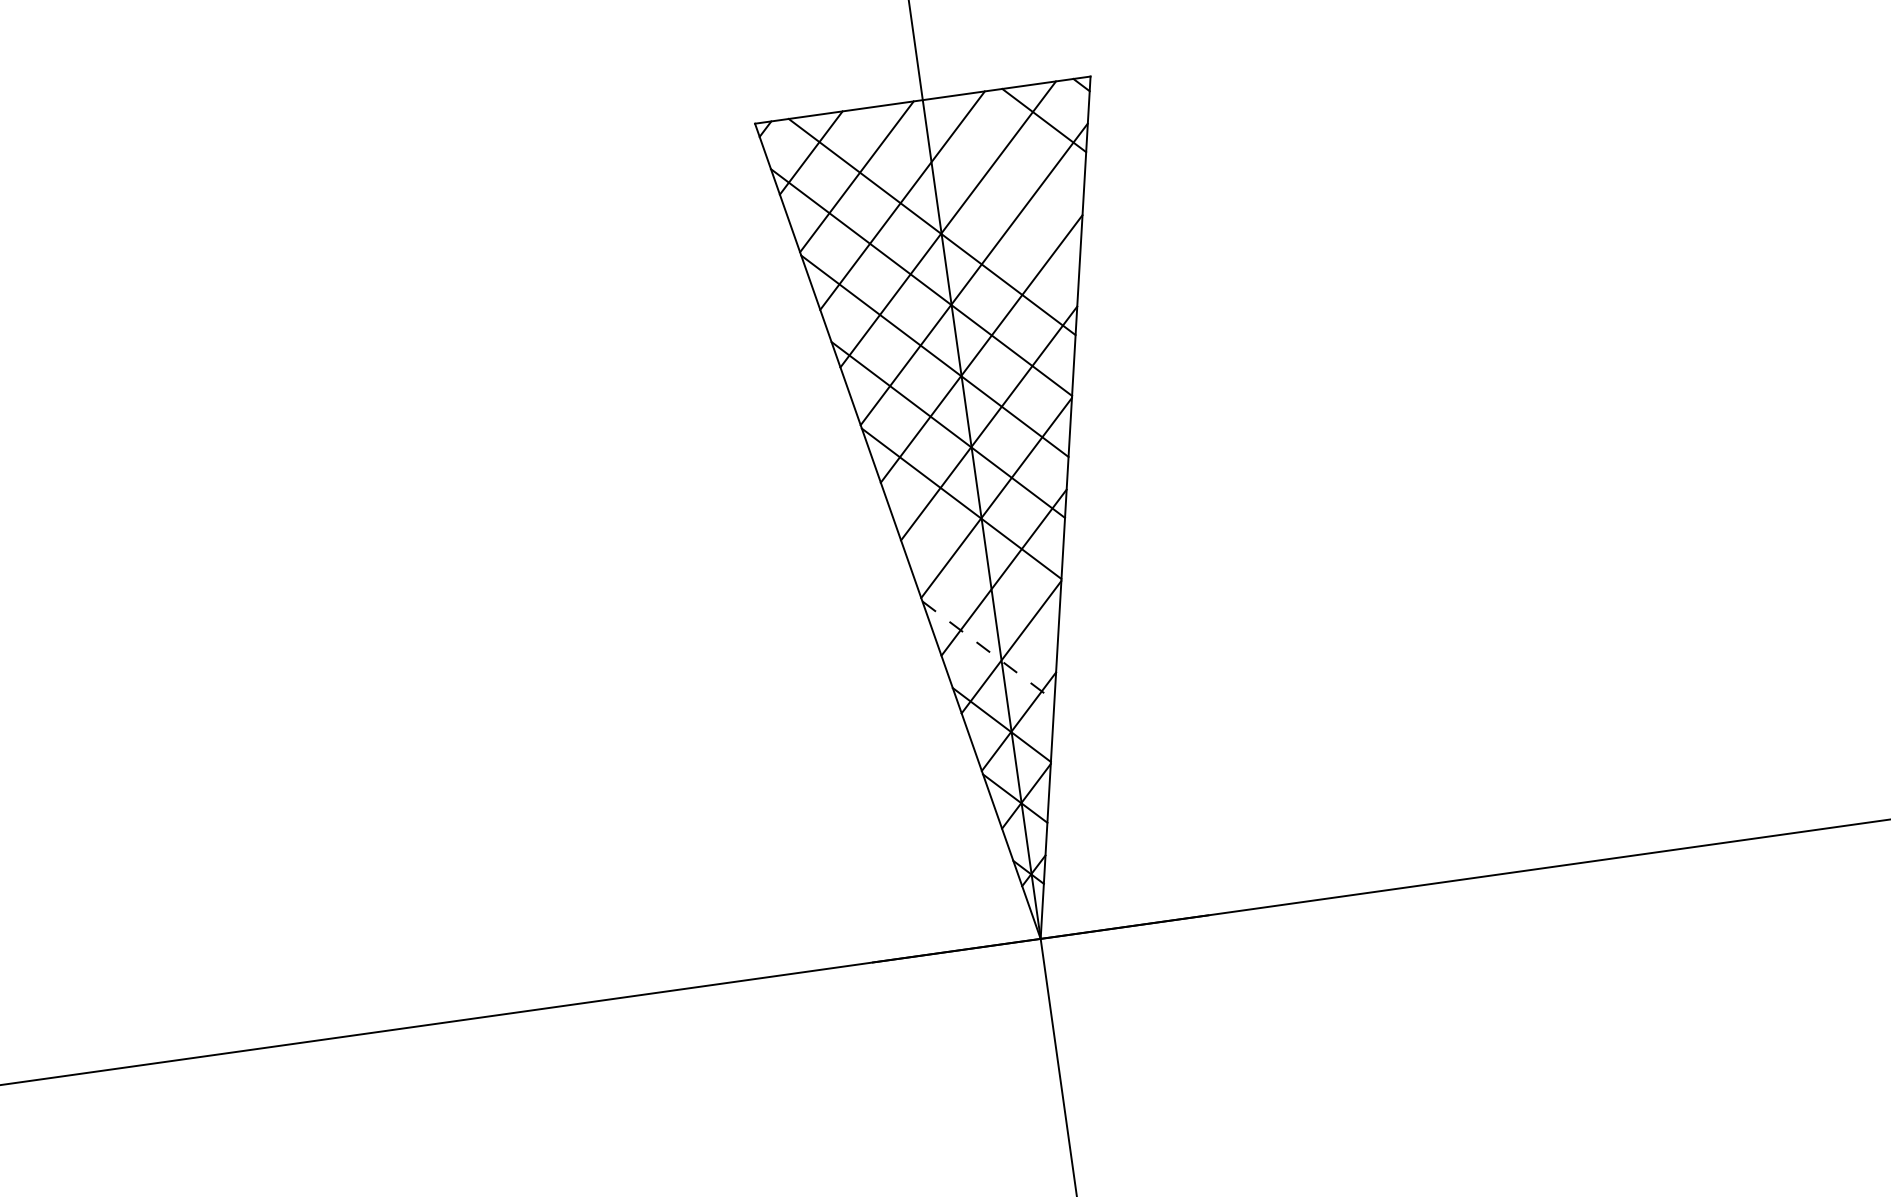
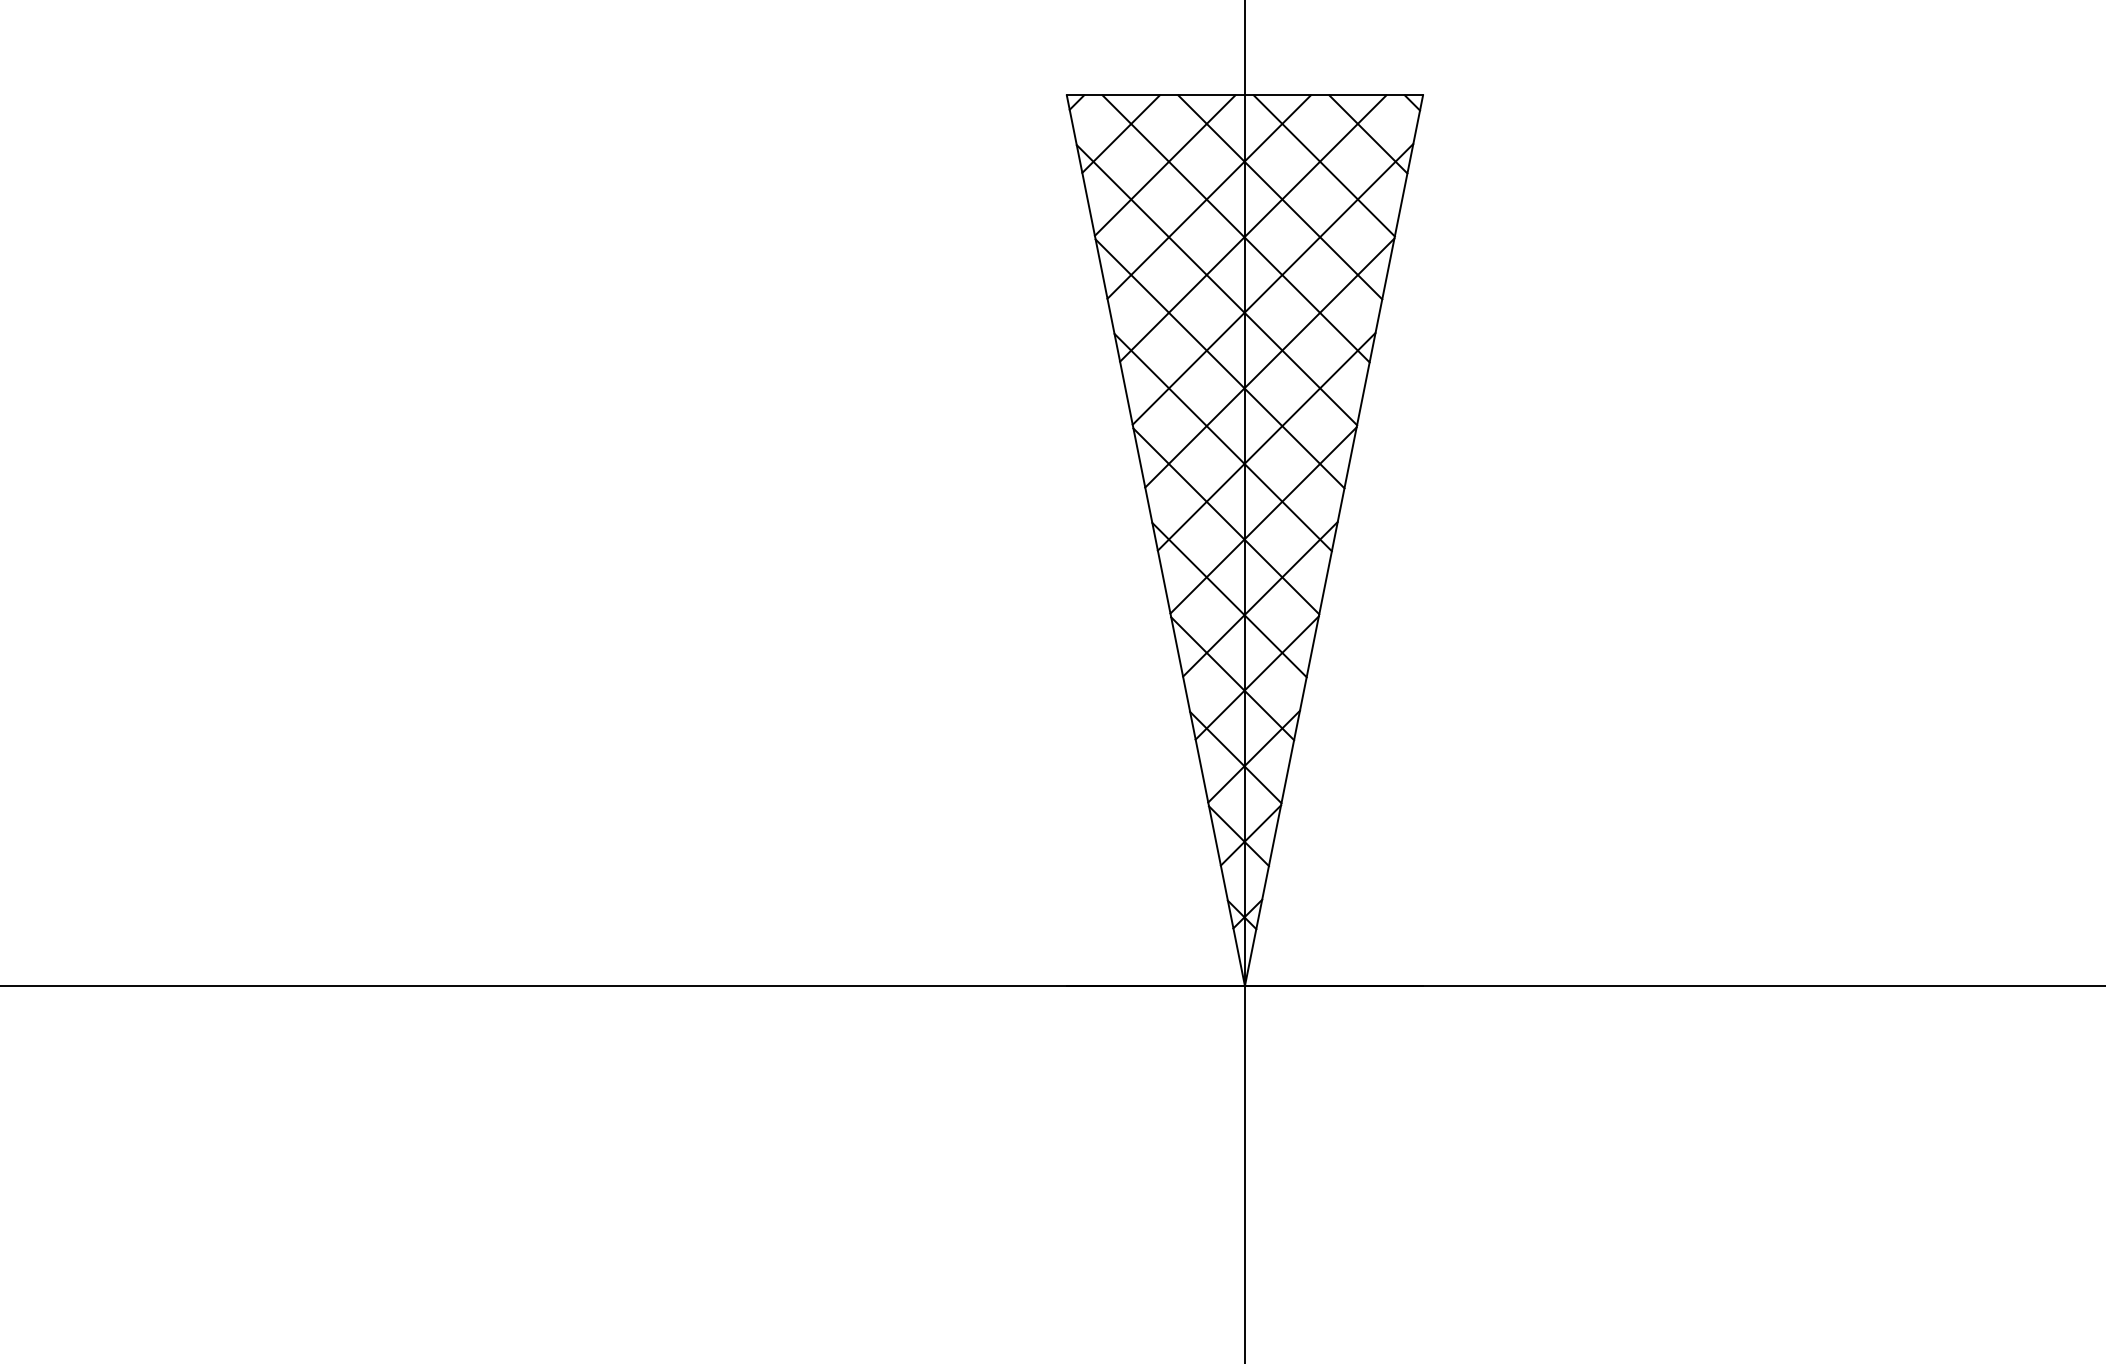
line: (1006, 155) -> (1323, 165), added
line: (969, 191) -> (1280, 197), added
line: (974, 576) -> (1229, 599), added
line: (988, 650) -> (1232, 678), dashed -> solid

